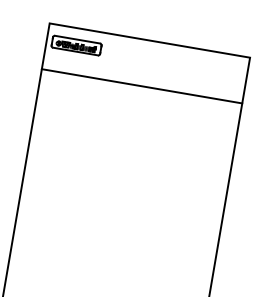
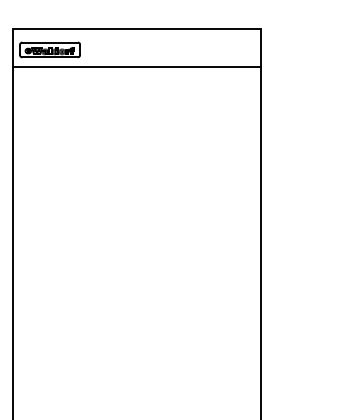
line: (141, 86) -> (136, 67), moved

